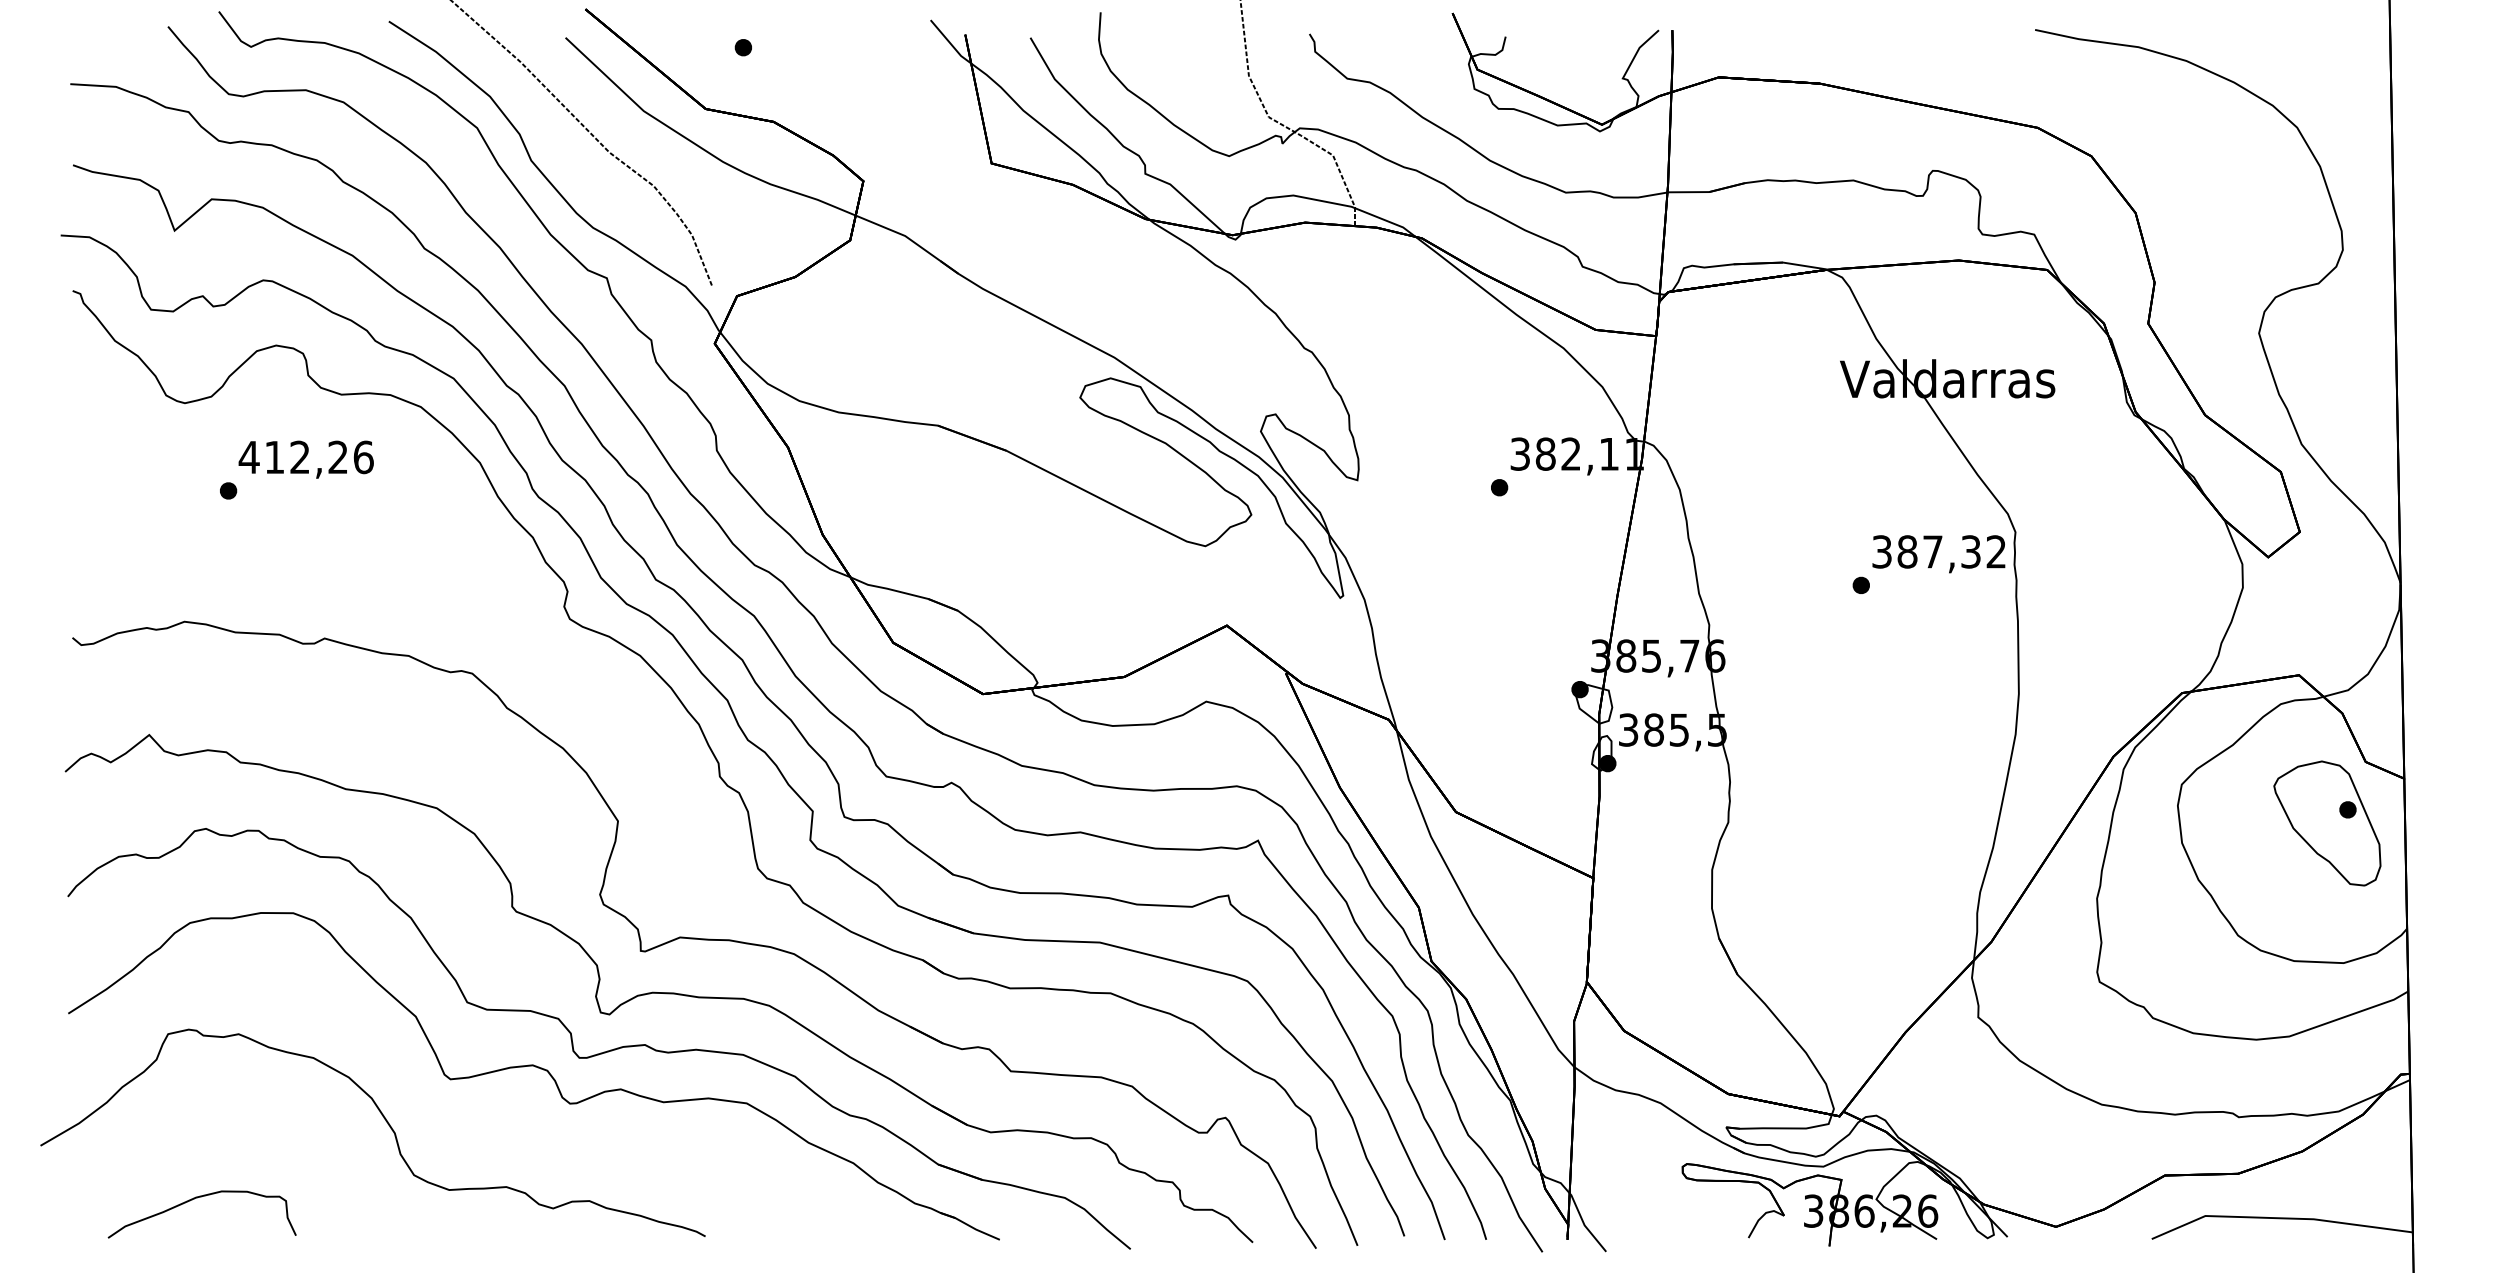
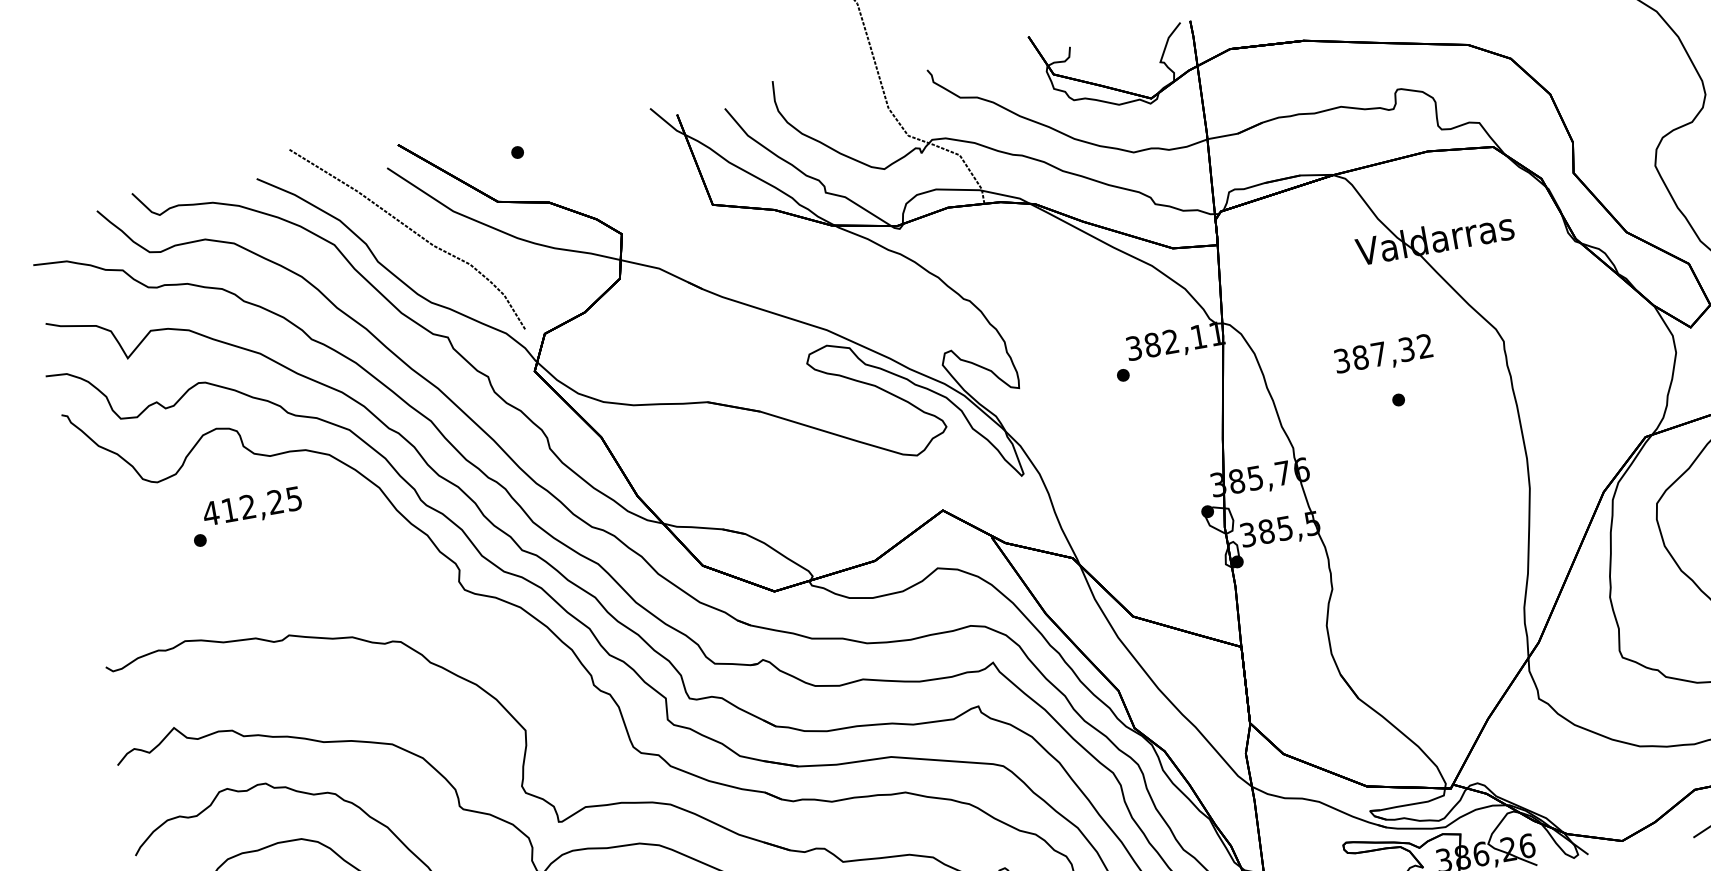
text: (363, 457) -> (294, 498), 412,26 -> 412,25
text: (1938, 554) -> (1383, 355), moved

